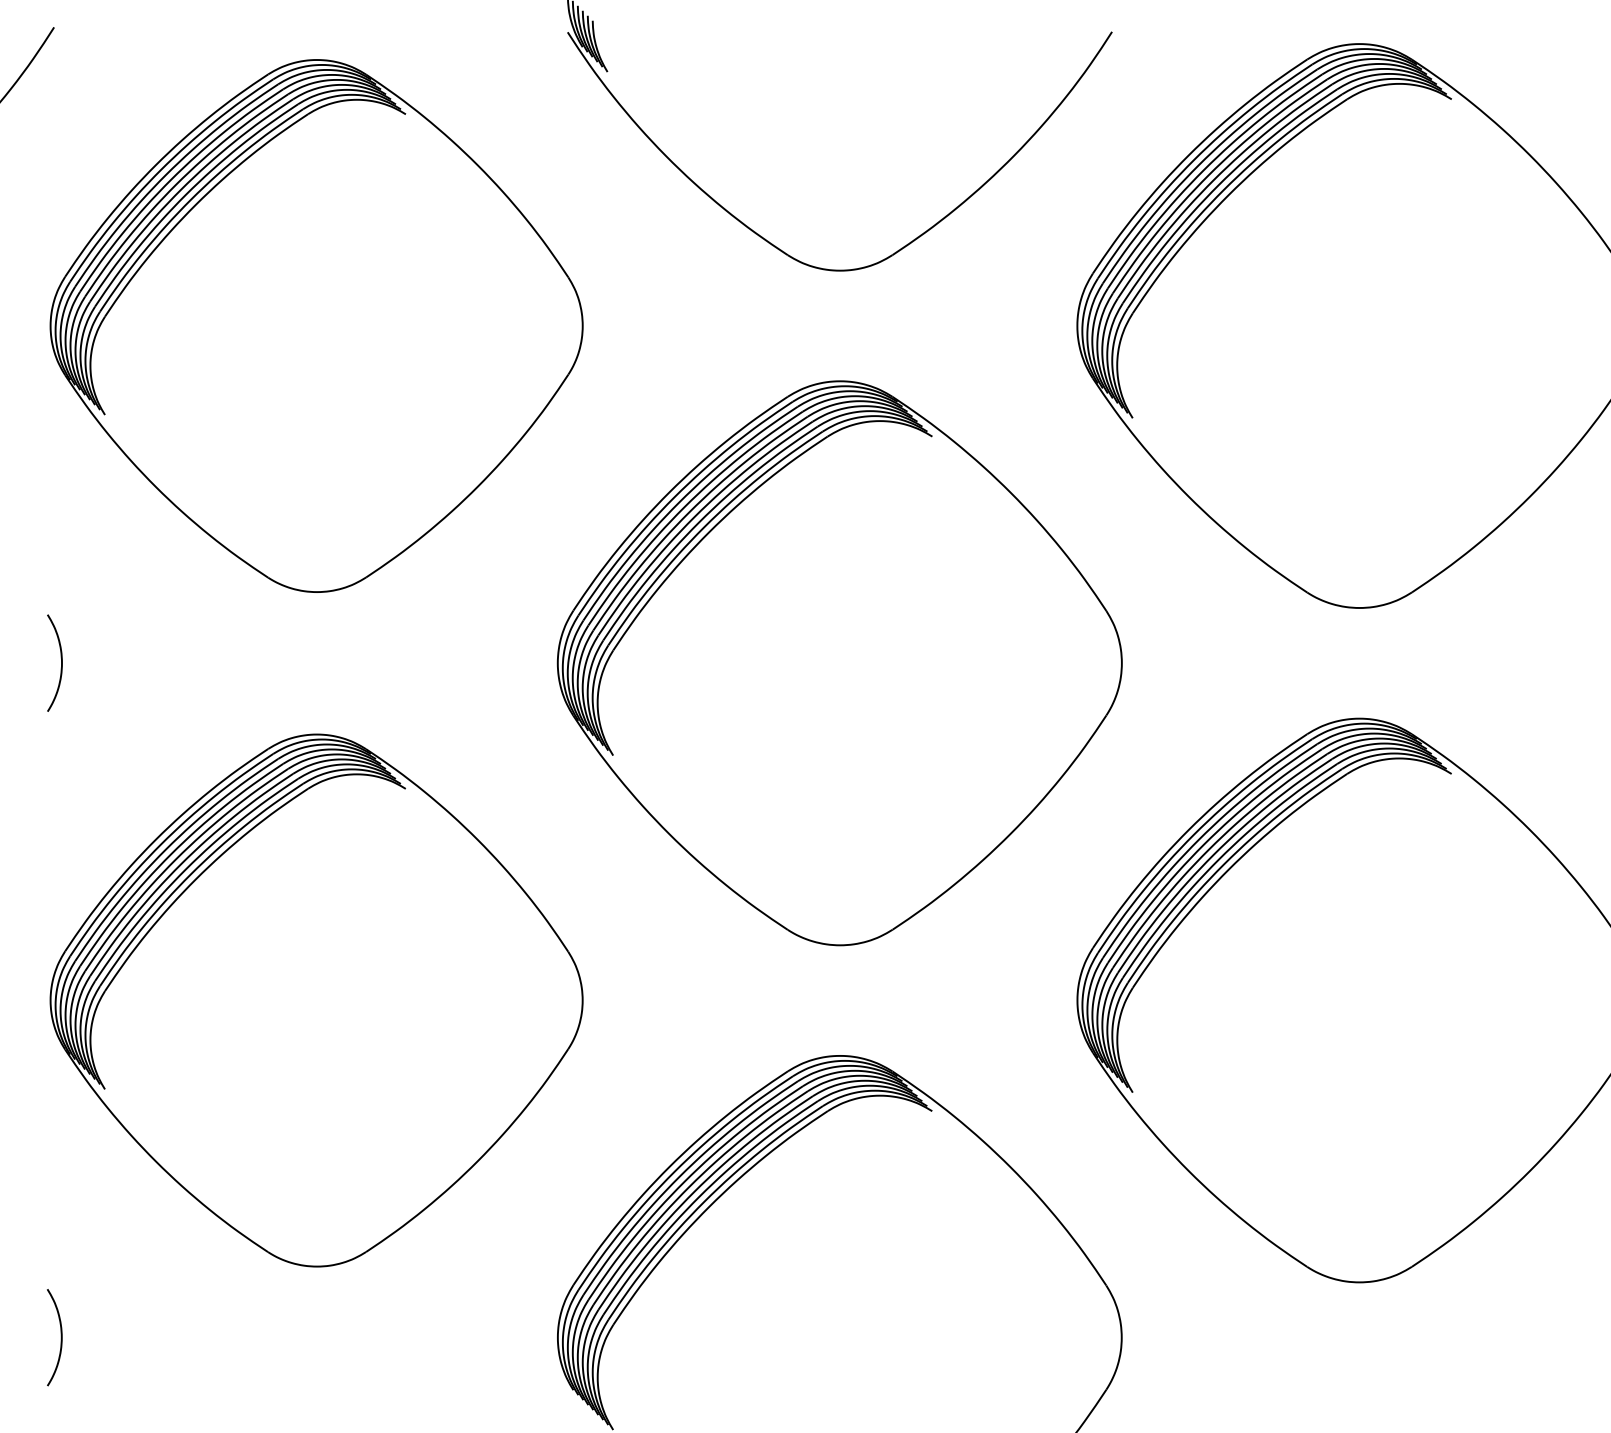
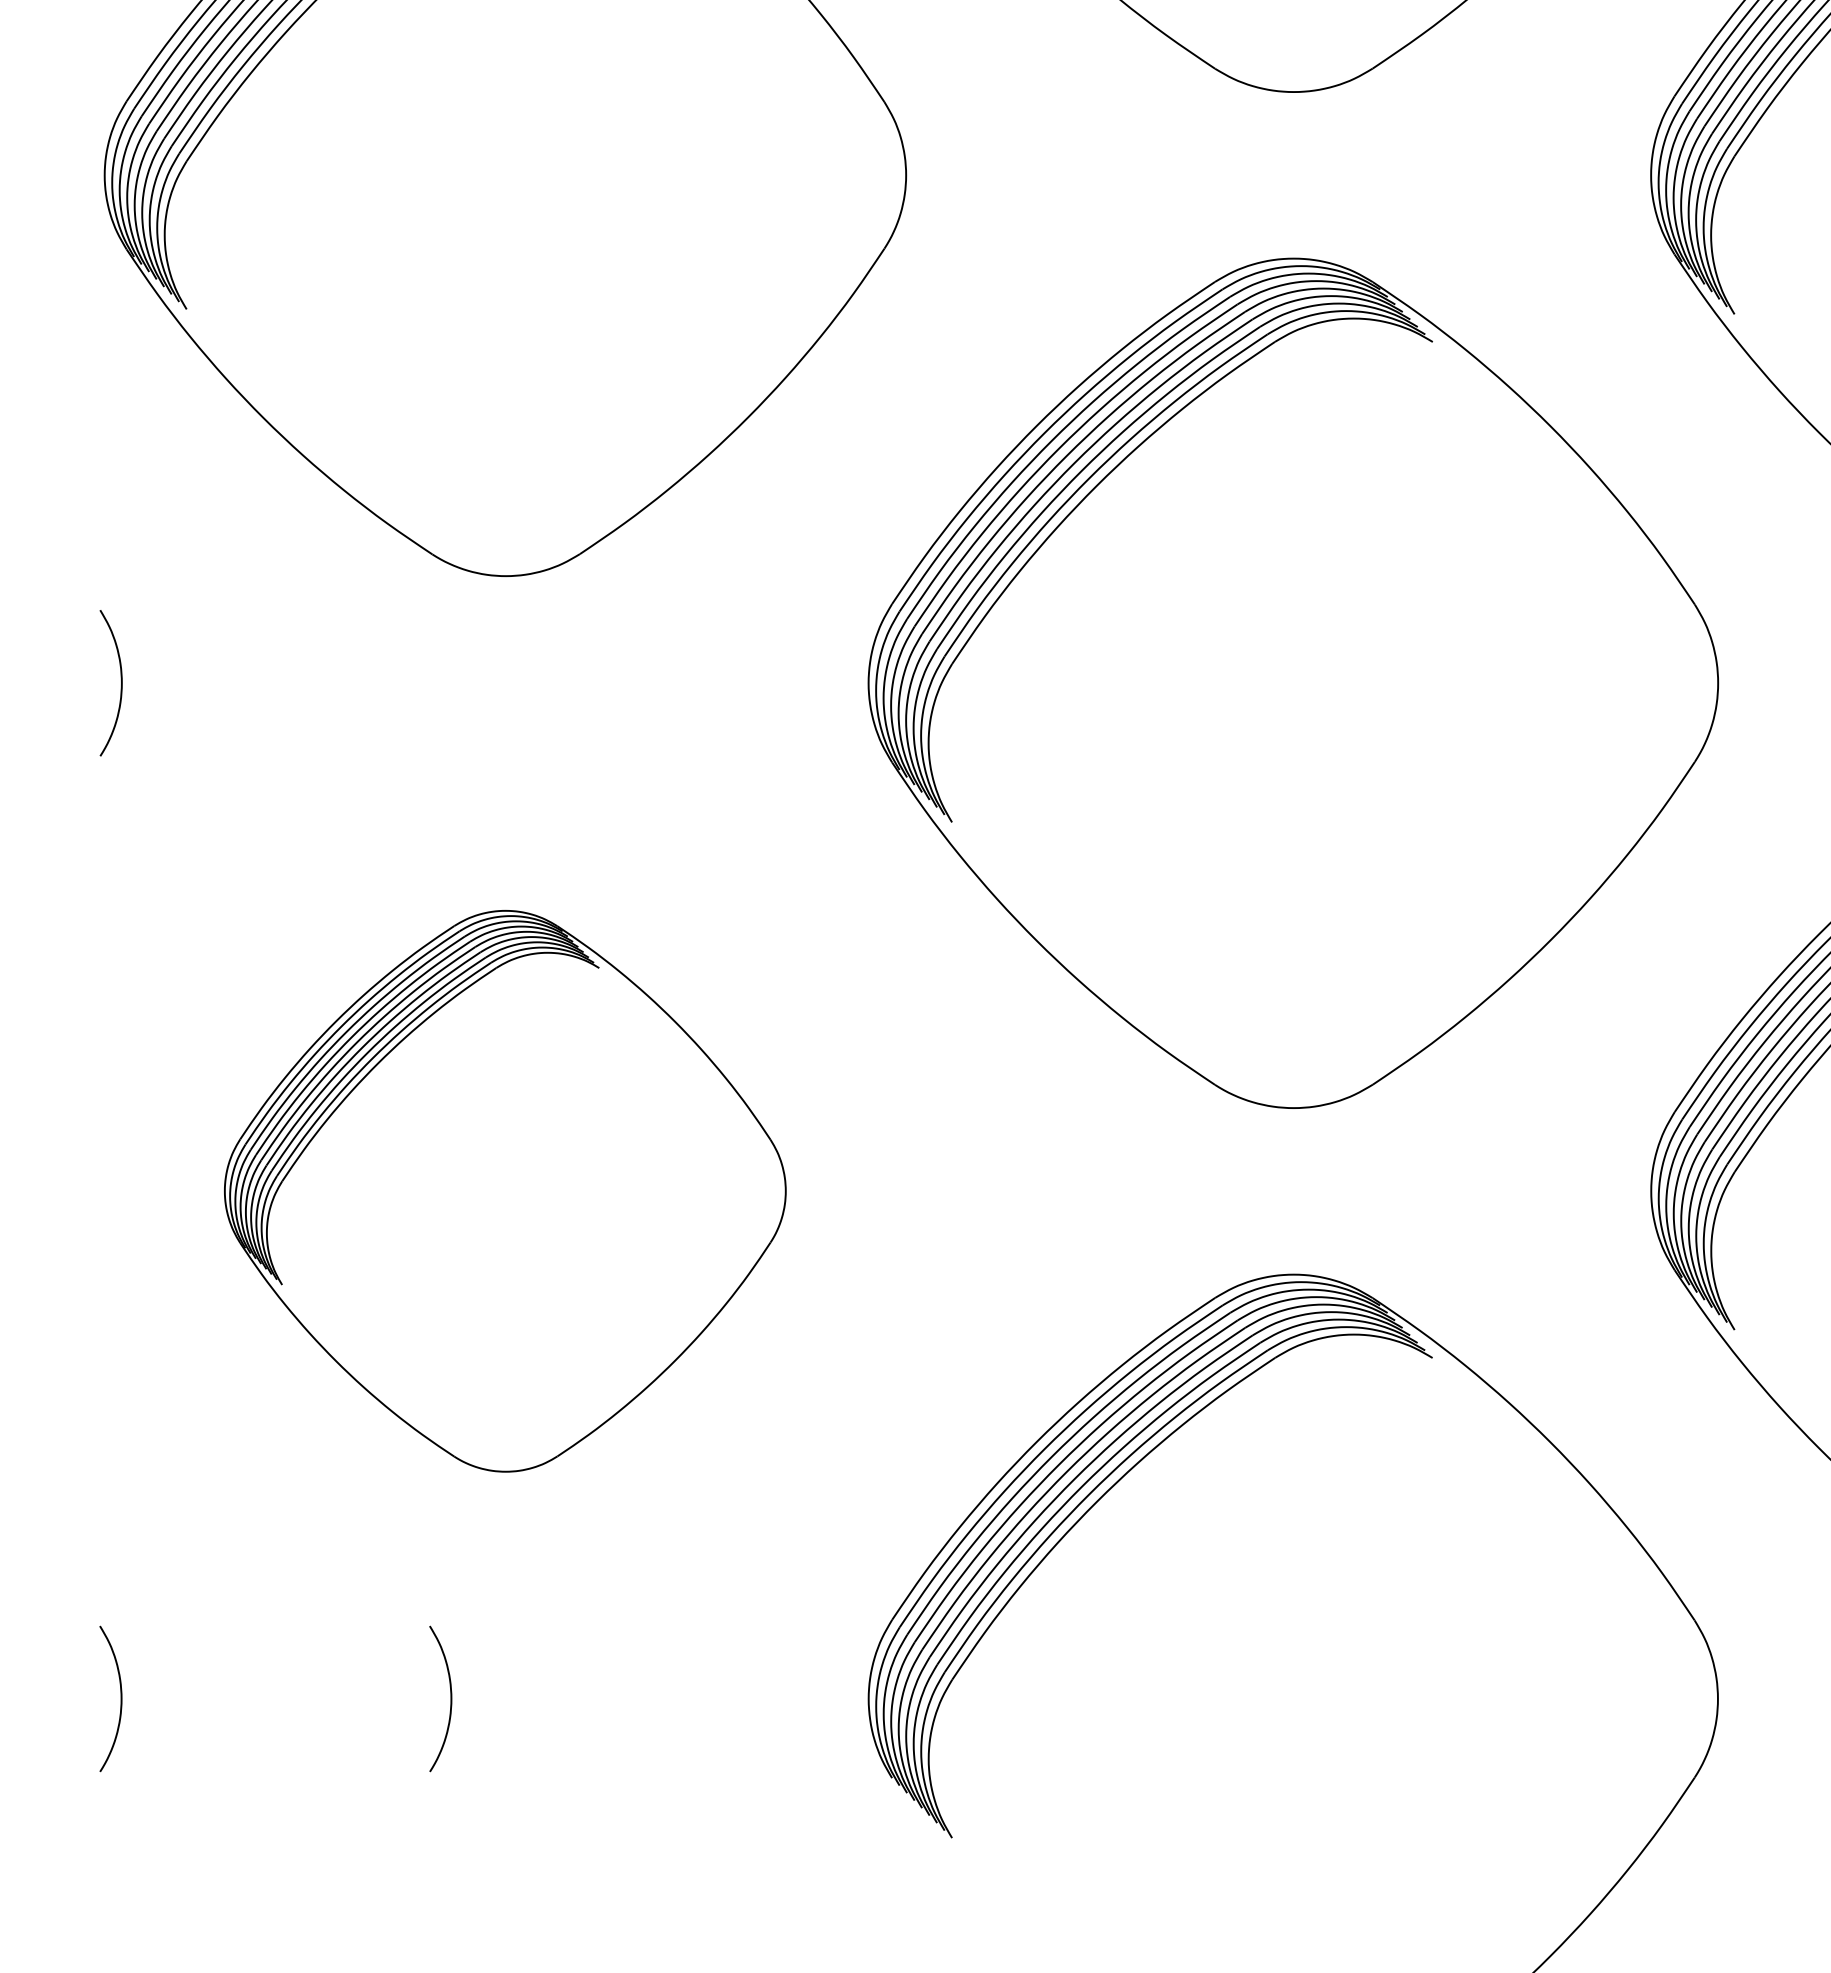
part: (316, 1000) -> (505, 1191), size x0.7
curve: (279, 1337) -> (449, 1698), added

